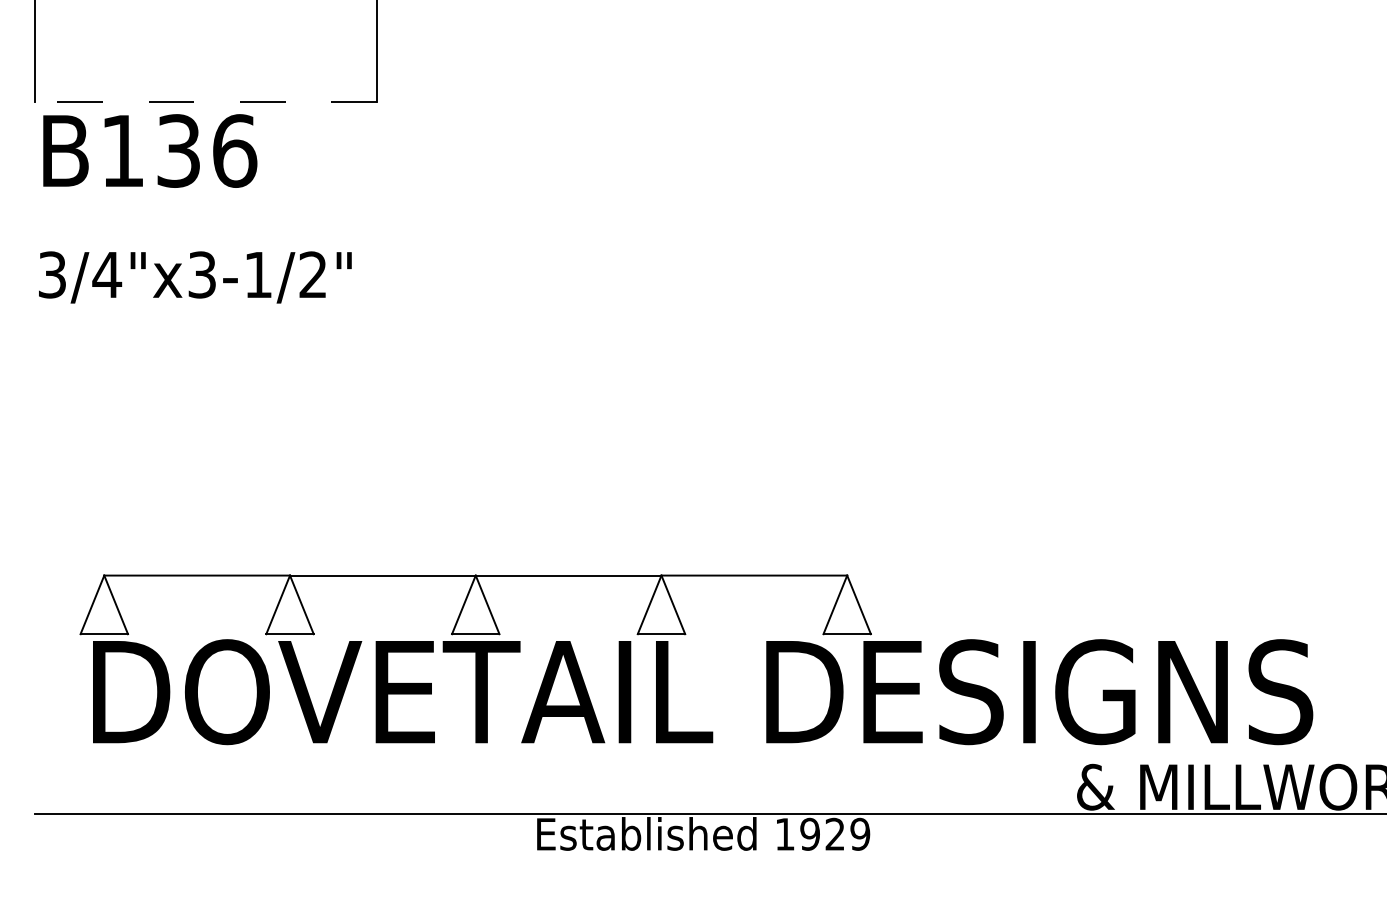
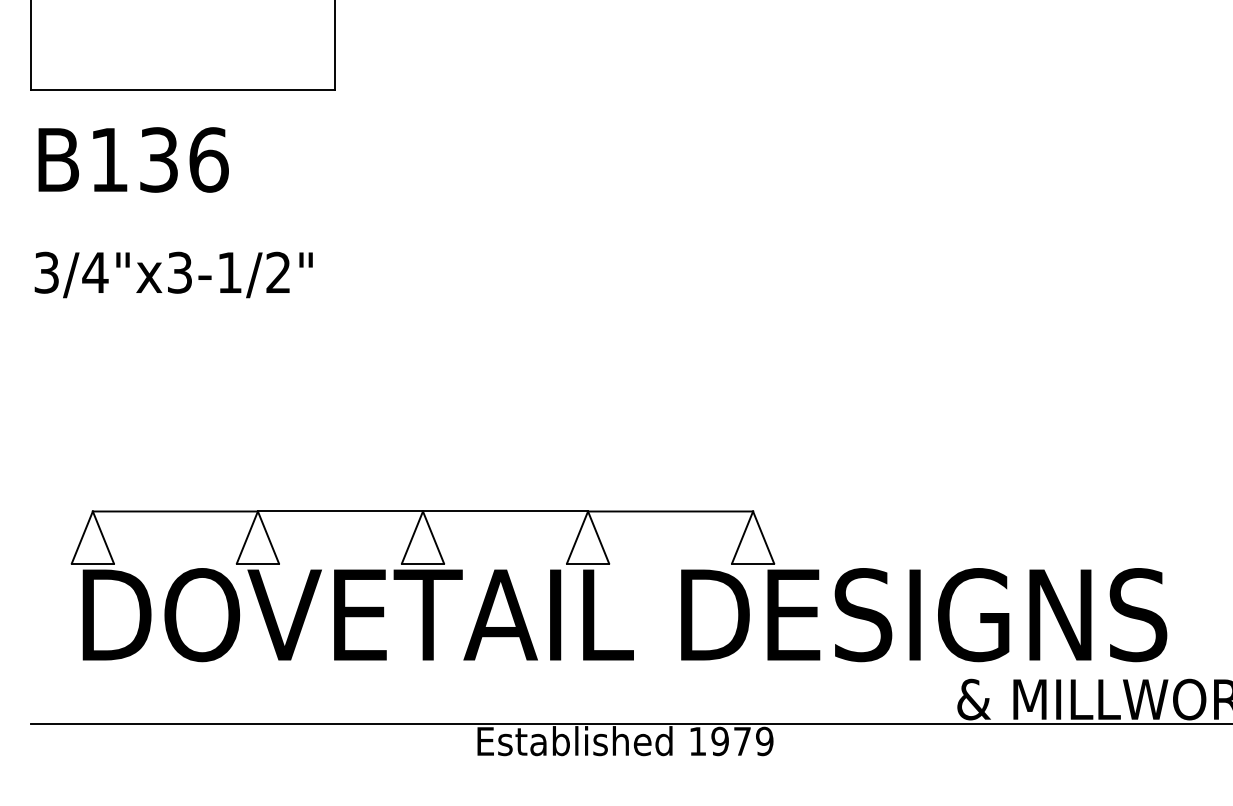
line: (205, 101) -> (182, 90), dashed -> solid
text: (150, 150) -> (133, 159), moved
text: (195, 277) -> (173, 275), moved
text: (834, 833) -> (741, 740), 1929 -> 1979

